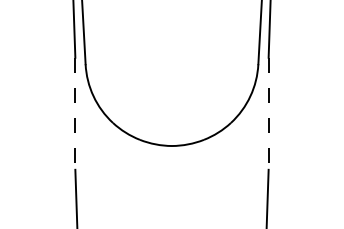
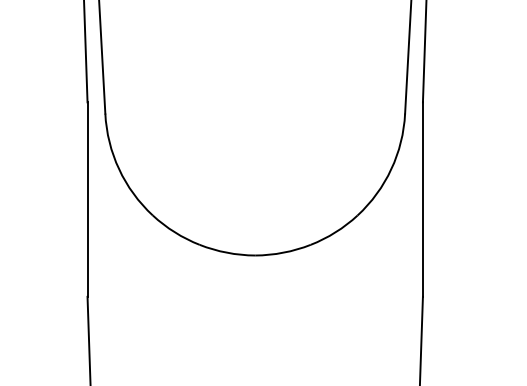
line: (75, 114) -> (87, 200), dashed -> solid
line: (268, 114) -> (422, 200), dashed -> solid

